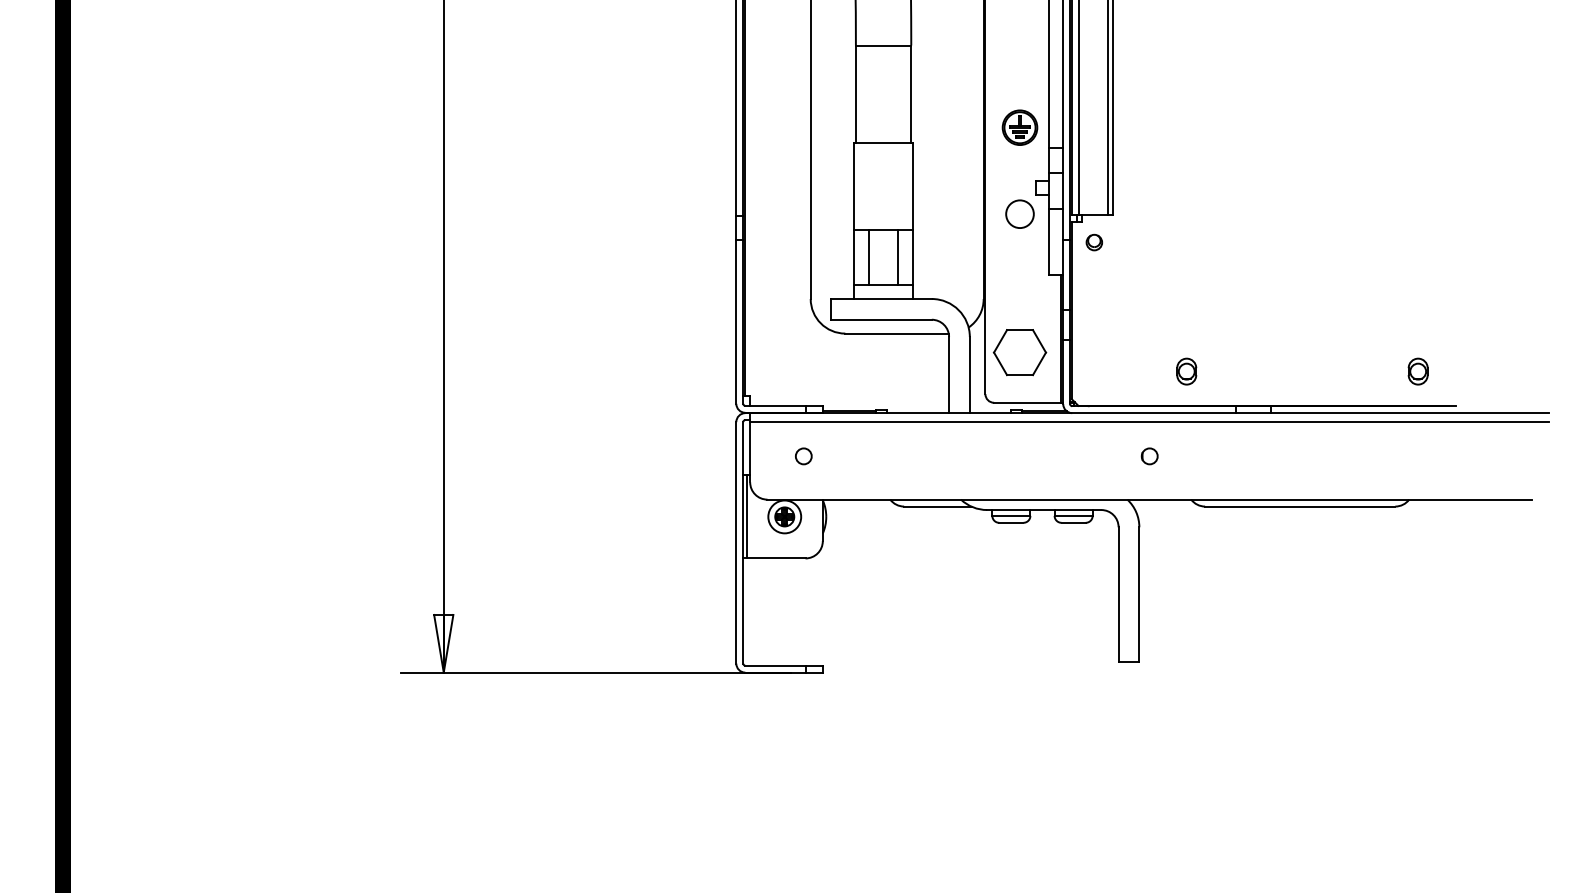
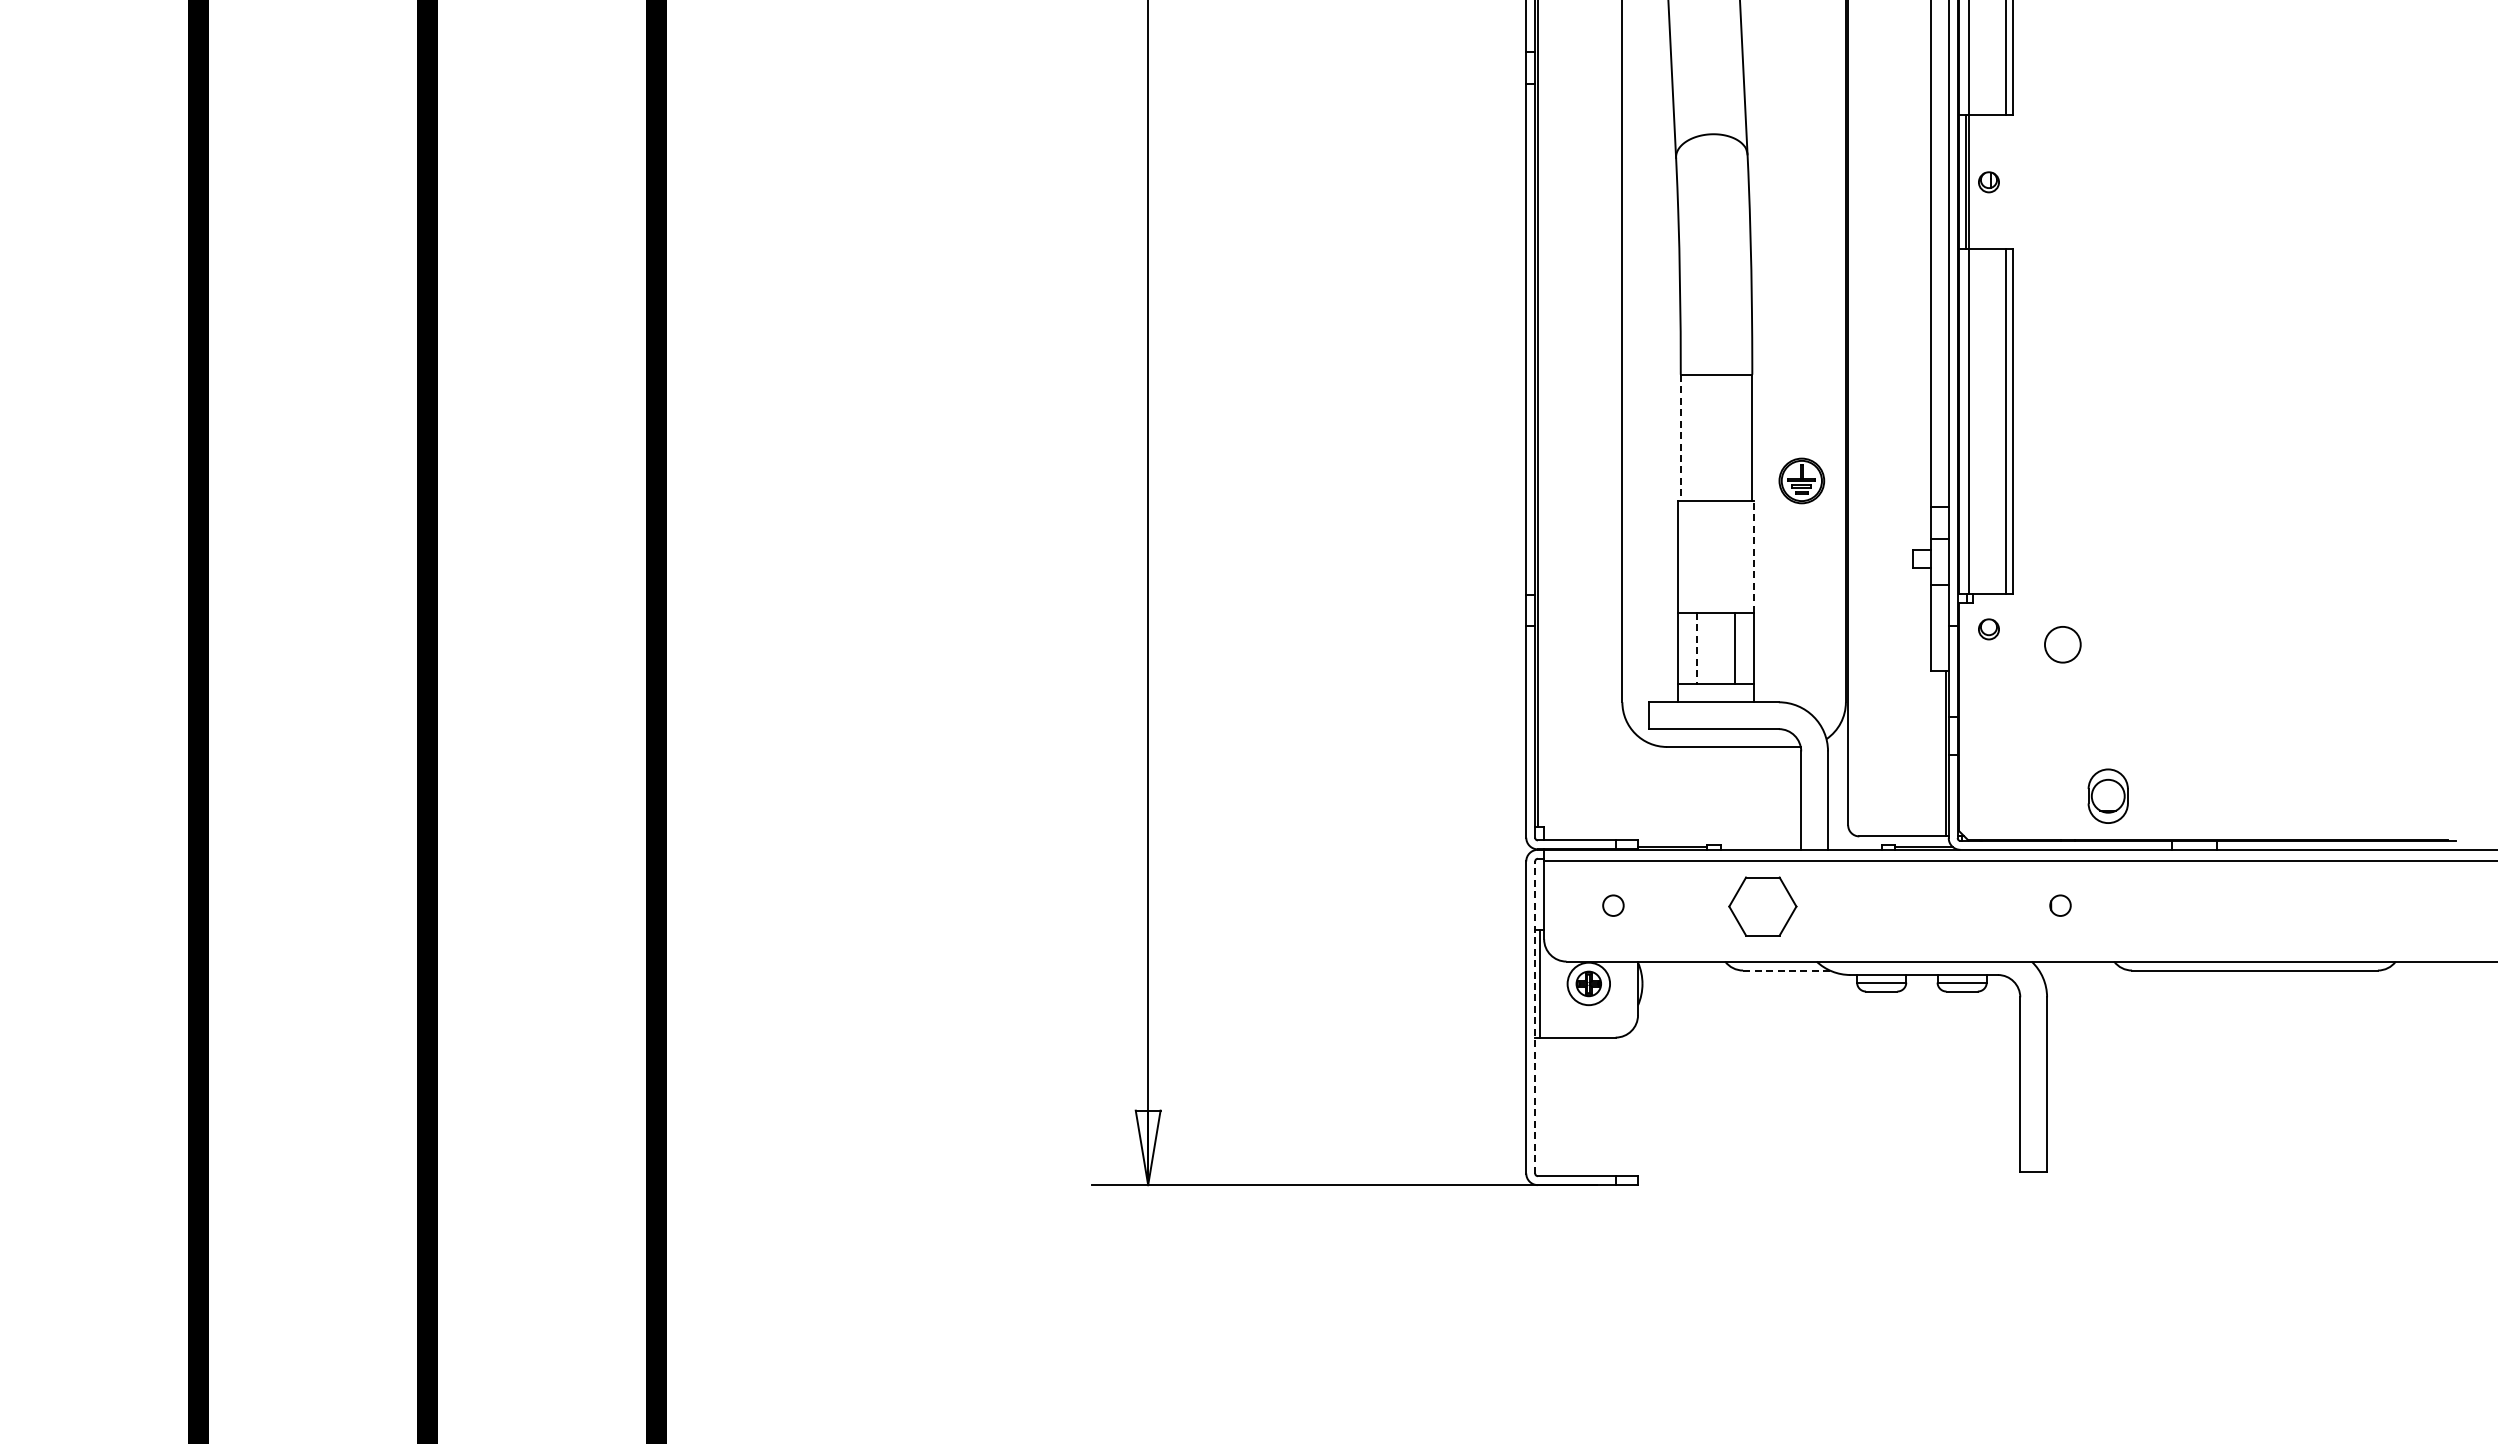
line: (855, 94) -> (1680, 438), solid -> dashed
part: (1019, 127) -> (1801, 480), moved
line: (912, 186) -> (1754, 556), solid -> dashed
circle: (1019, 214) -> (2062, 644), moved
line: (868, 257) -> (1697, 648), solid -> dashed
part: (1019, 352) -> (1762, 906), moved
part: (1186, 371) -> (2108, 795), size x1.6
part: (1418, 371) -> (2407, 795), removed
line: (937, 506) -> (1786, 970), solid -> dashed
line: (743, 542) -> (1535, 1016), solid -> dashed

